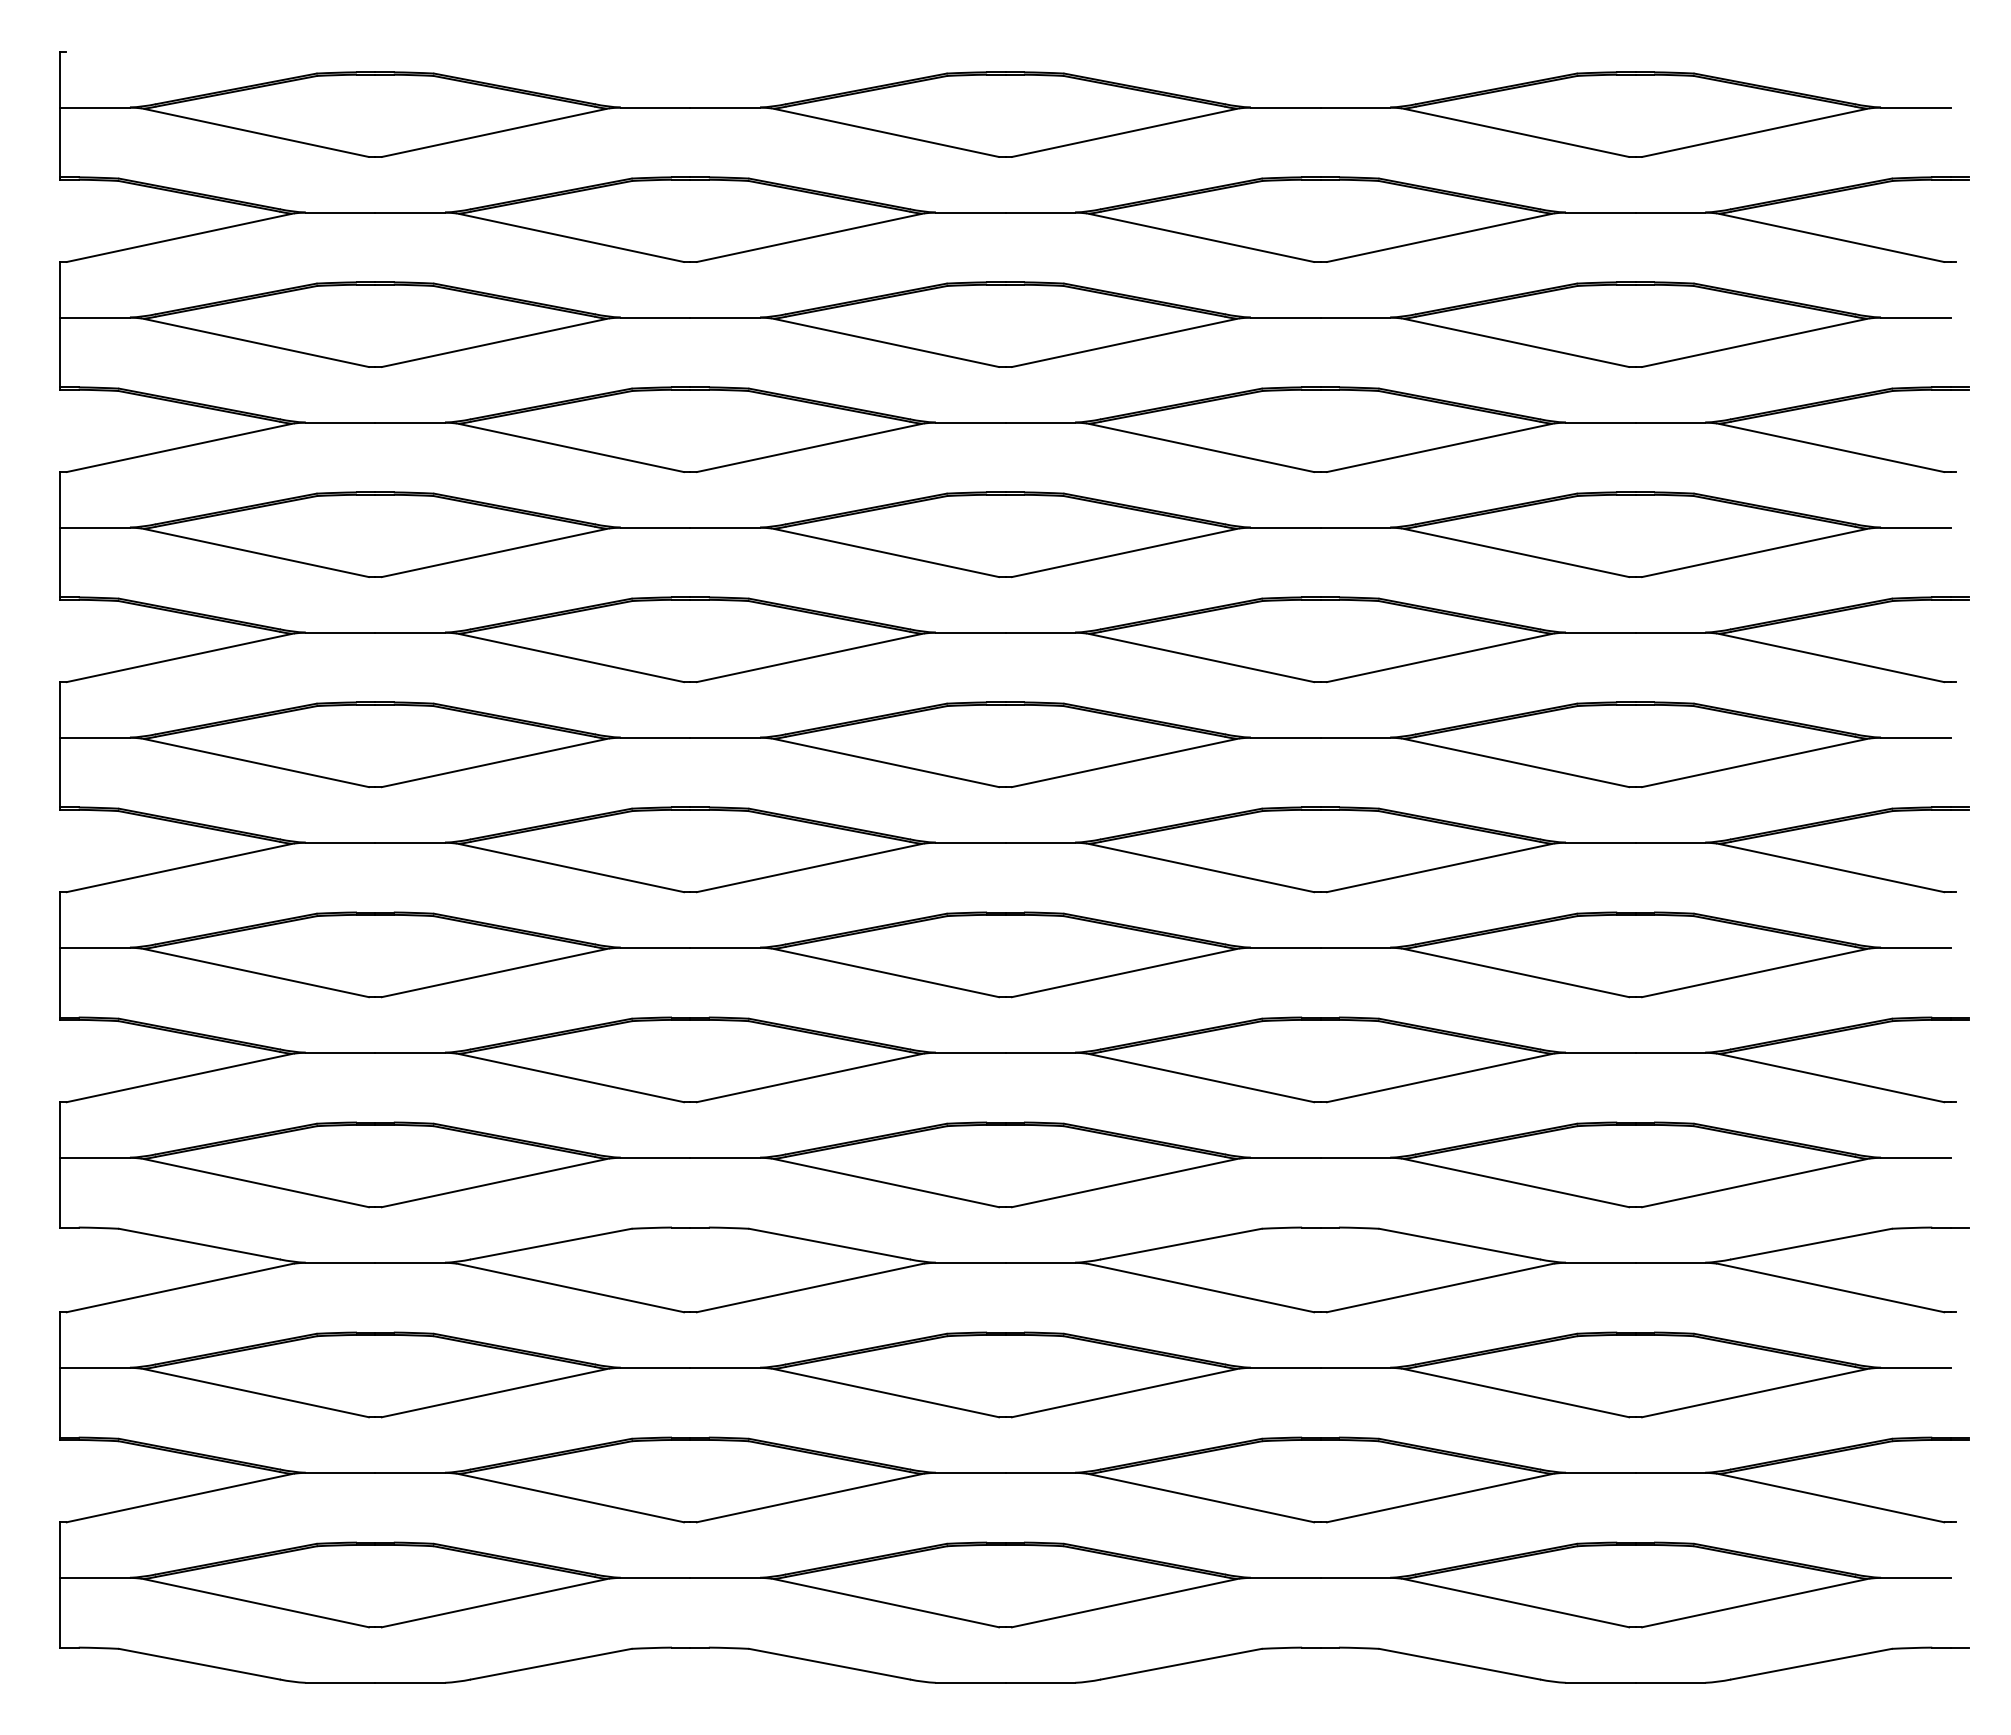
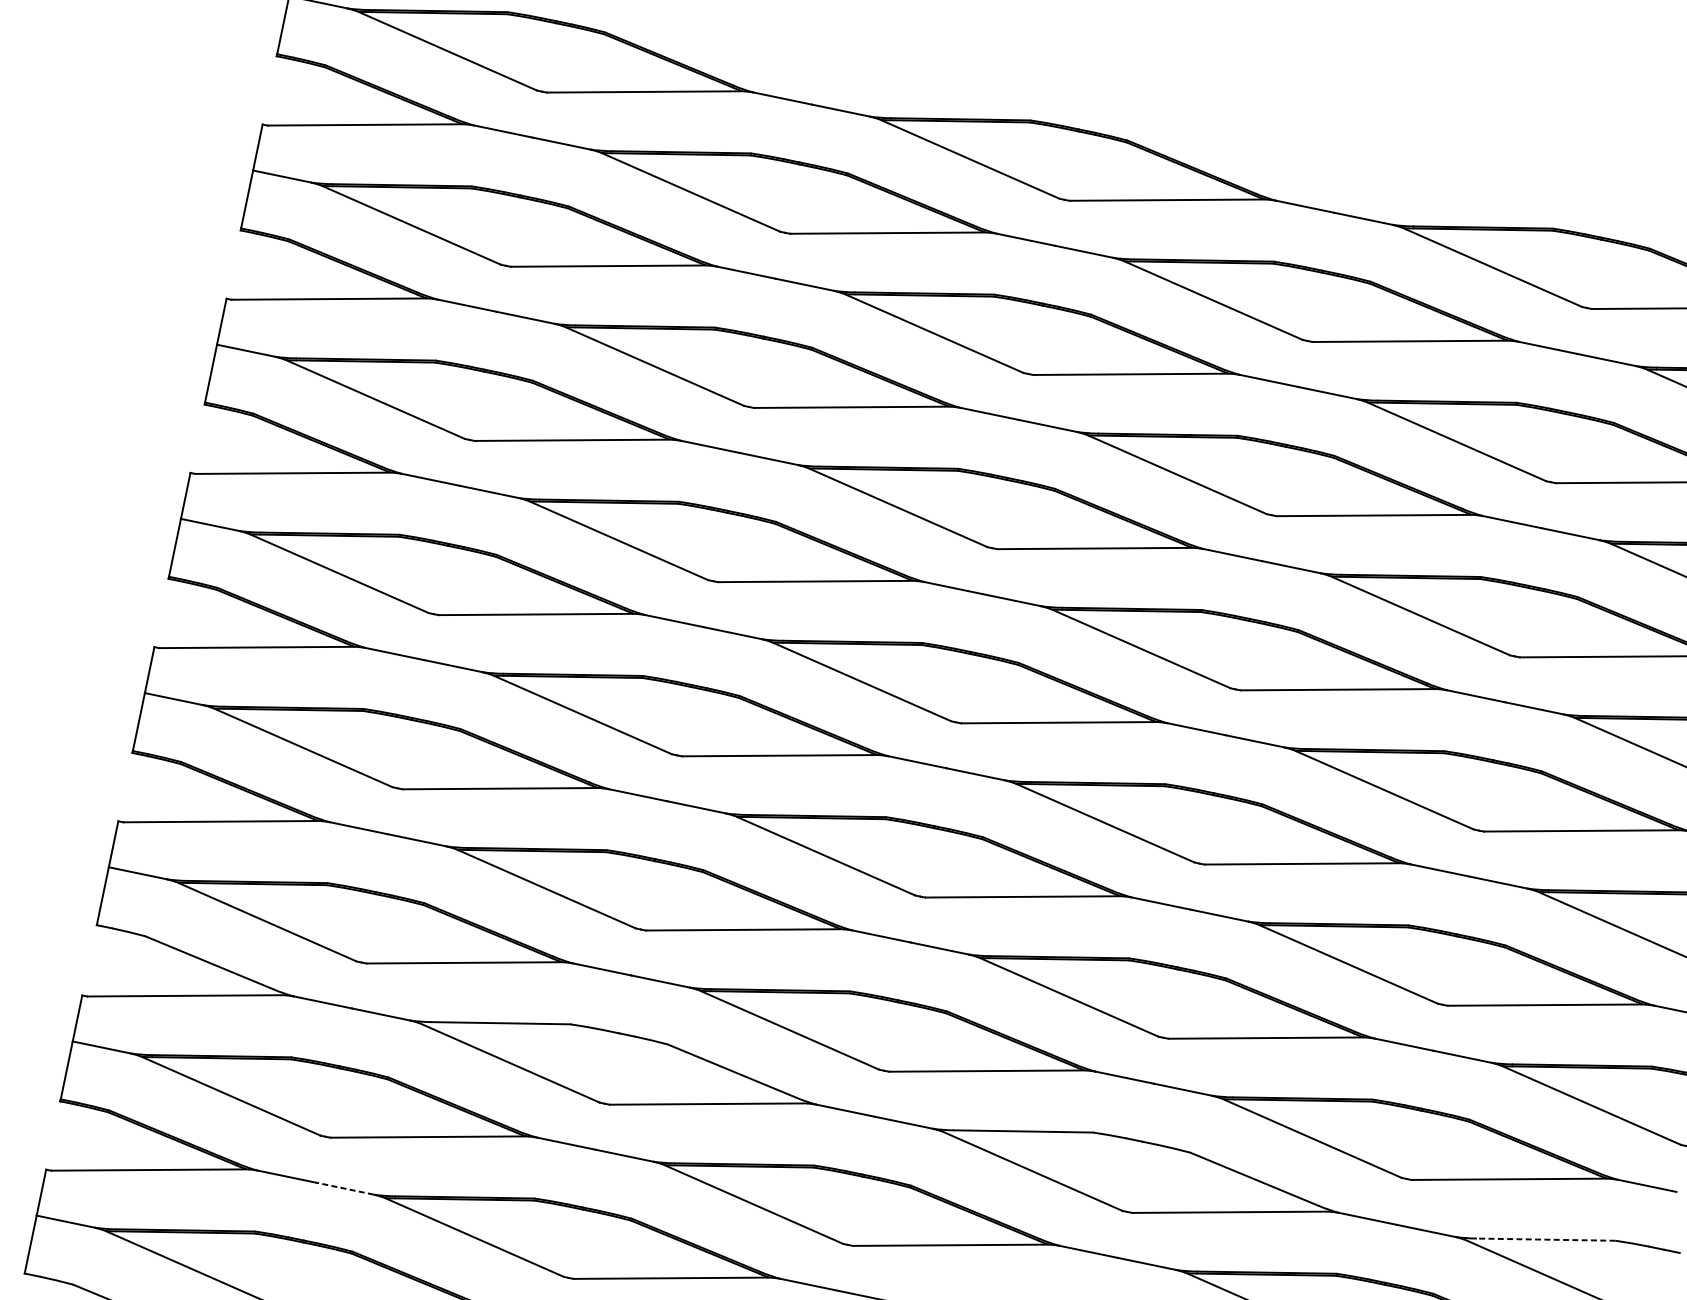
line: (1811, 1244) -> (1546, 1239), solid -> dashed
line: (410, 1472) -> (345, 1188), solid -> dashed

